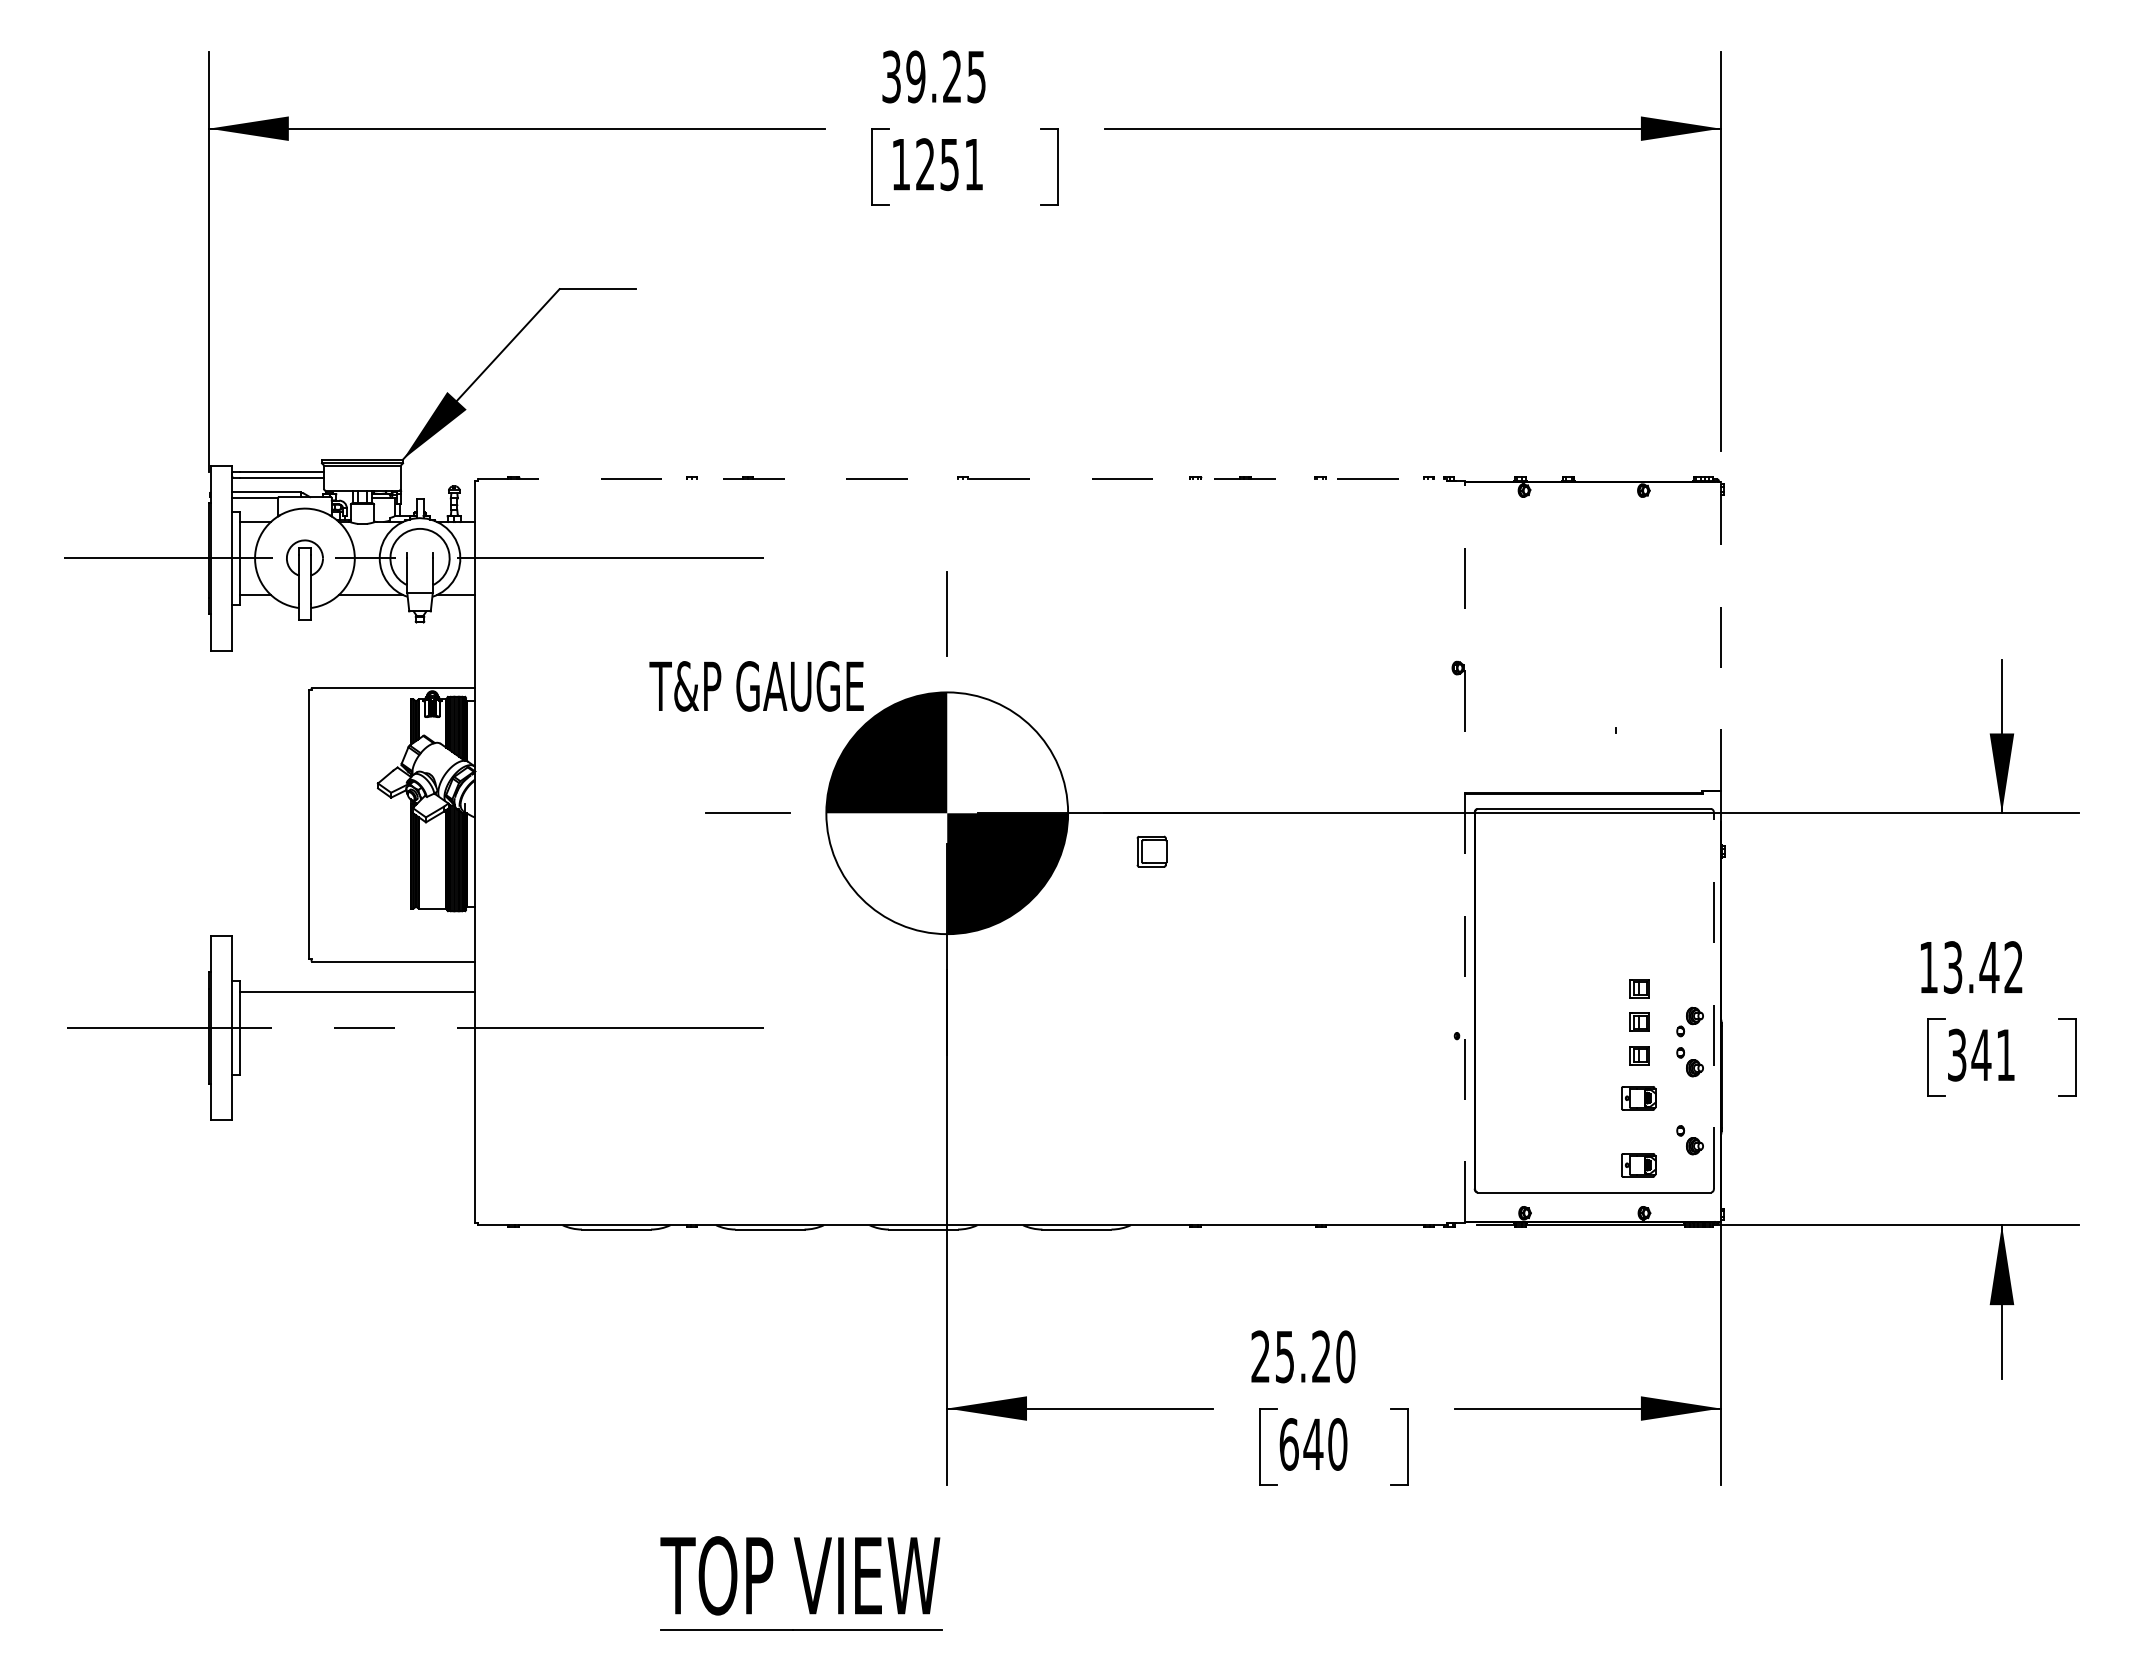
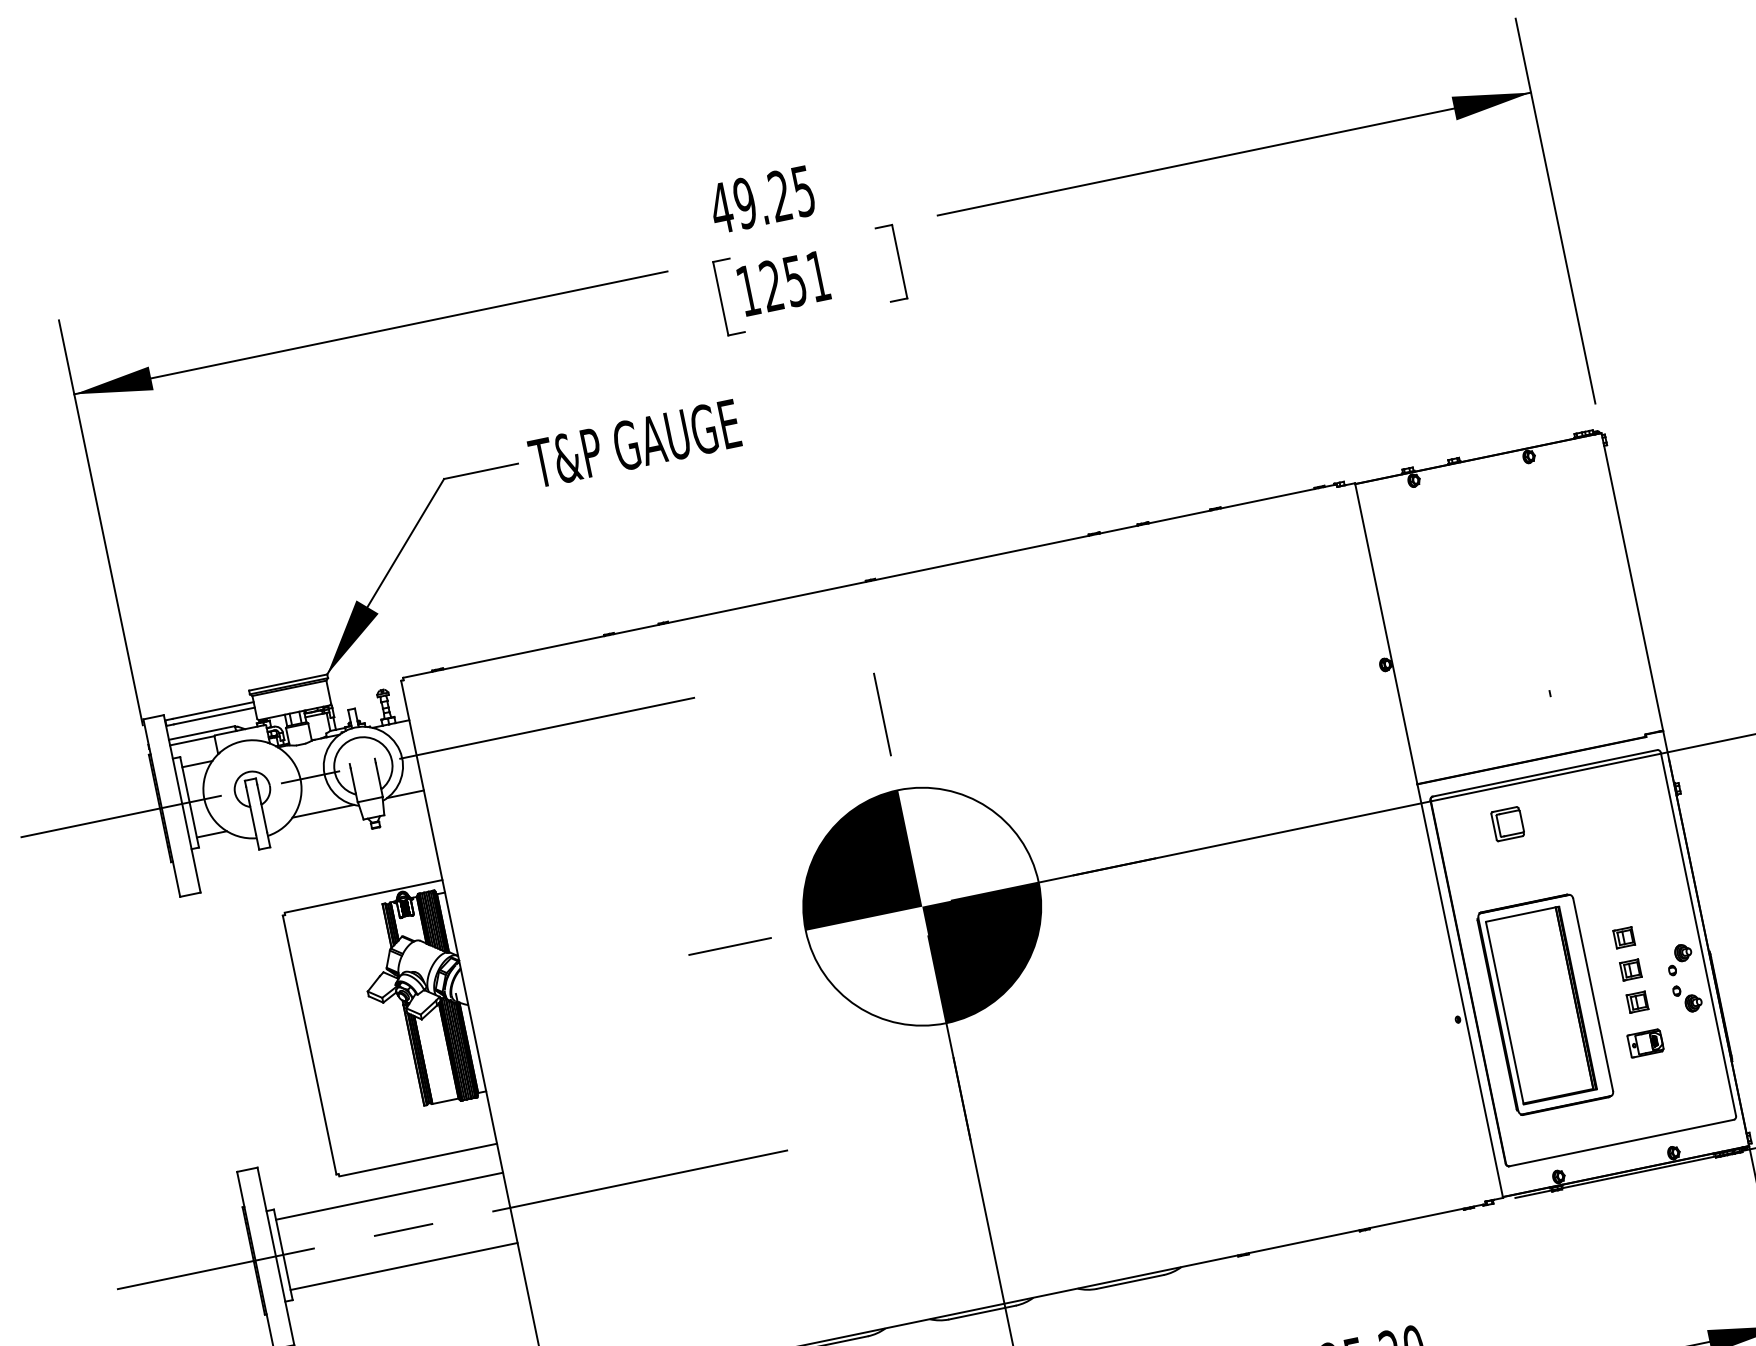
text: (891, 76) -> (721, 207), 39.25 -> 49.25
line: (962, 478) -> (870, 581), dashed -> solid
line: (1720, 635) -> (1631, 581), dashed -> solid
text: (756, 686) -> (634, 443), moved
part: (1151, 851) -> (1507, 823), moved
line: (1465, 851) -> (1429, 840), dashed -> solid
line: (1713, 1000) -> (1698, 934), dashed -> solid
part: (1546, 1039) -> (1544, 1005), added
line: (357, 1064) -> (404, 1266), added
part: (1689, 1140) -> (1702, 1073), removed
part: (1638, 1165) -> (1658, 1108), removed

